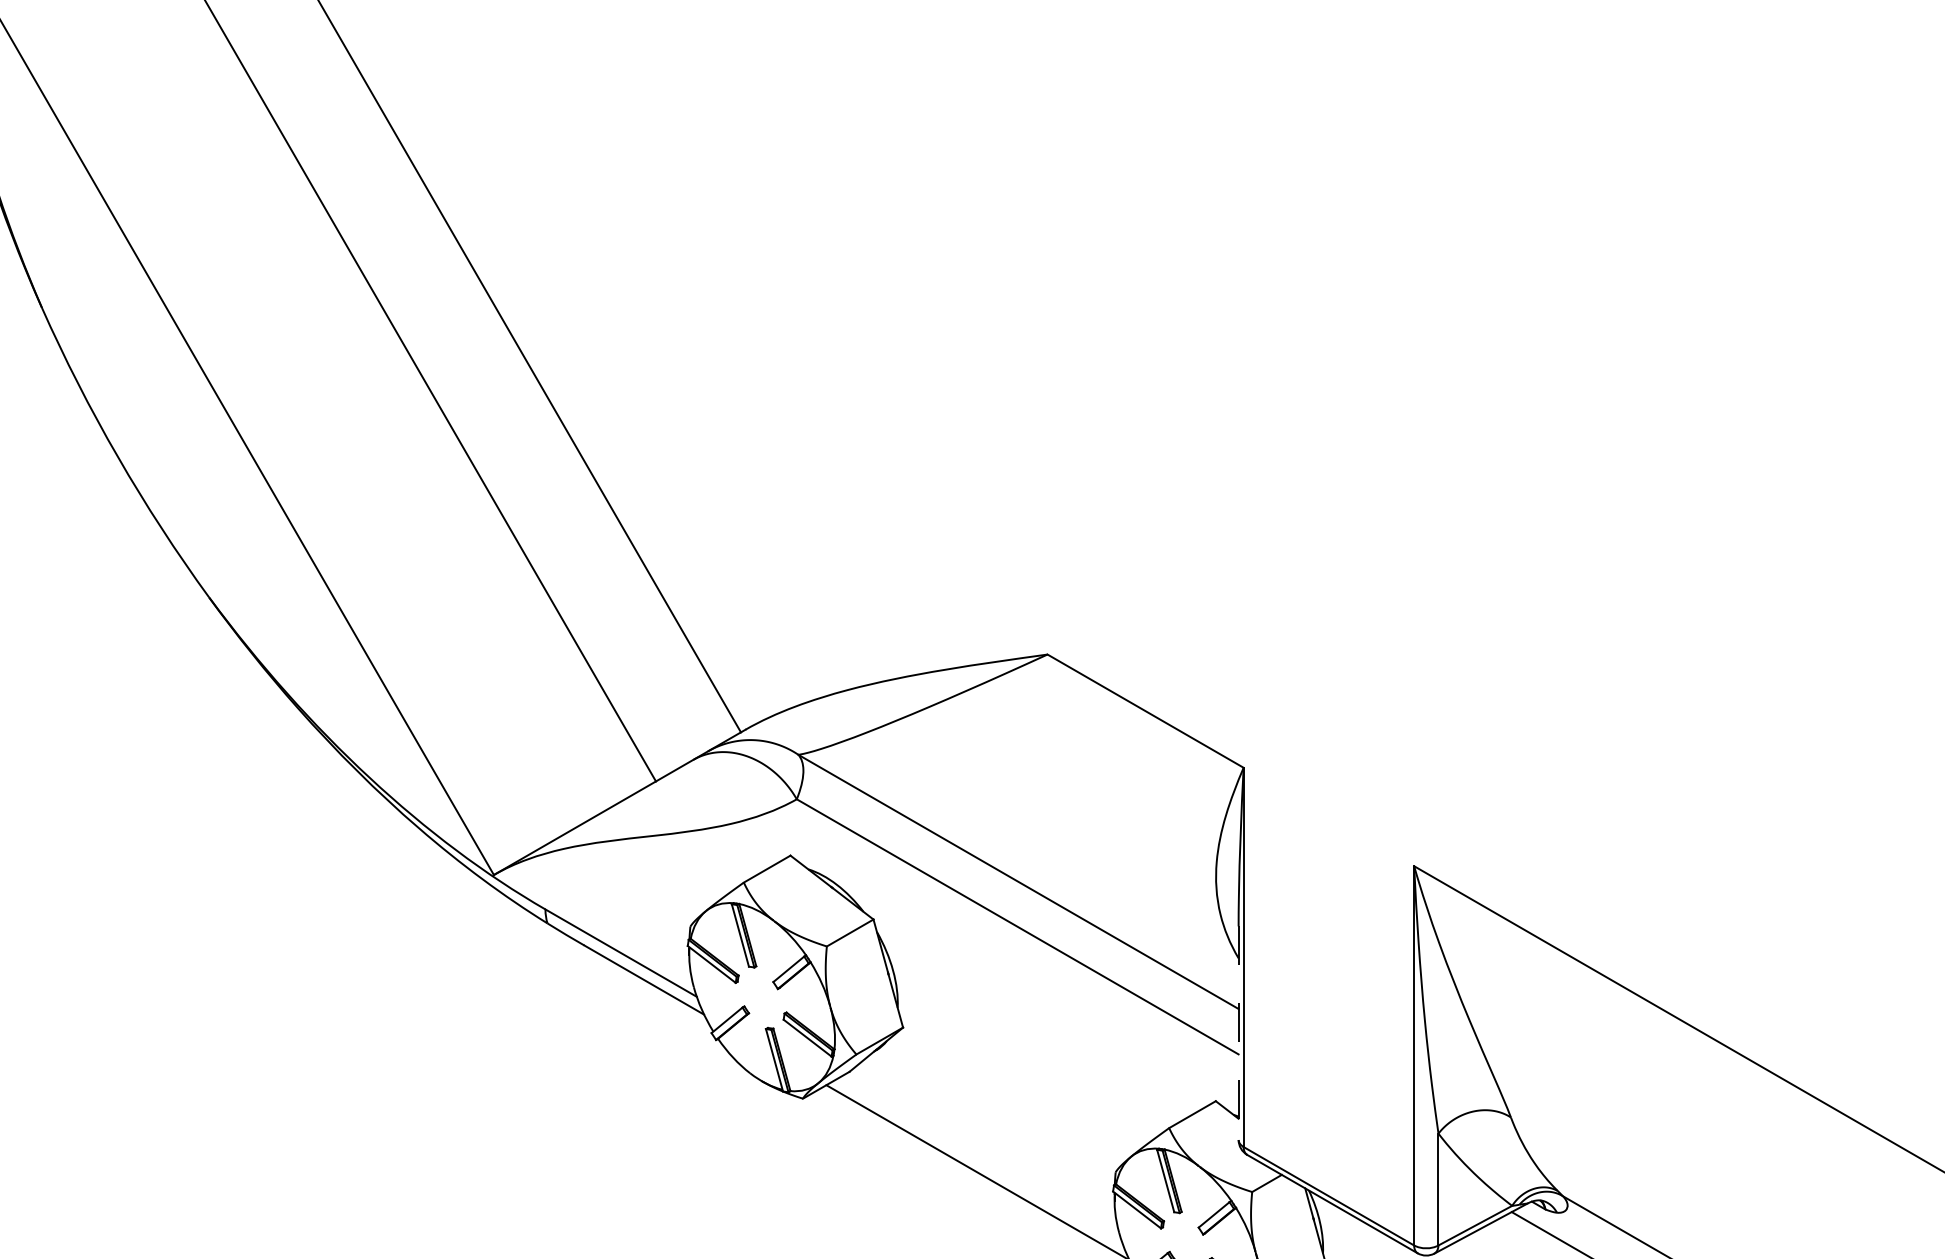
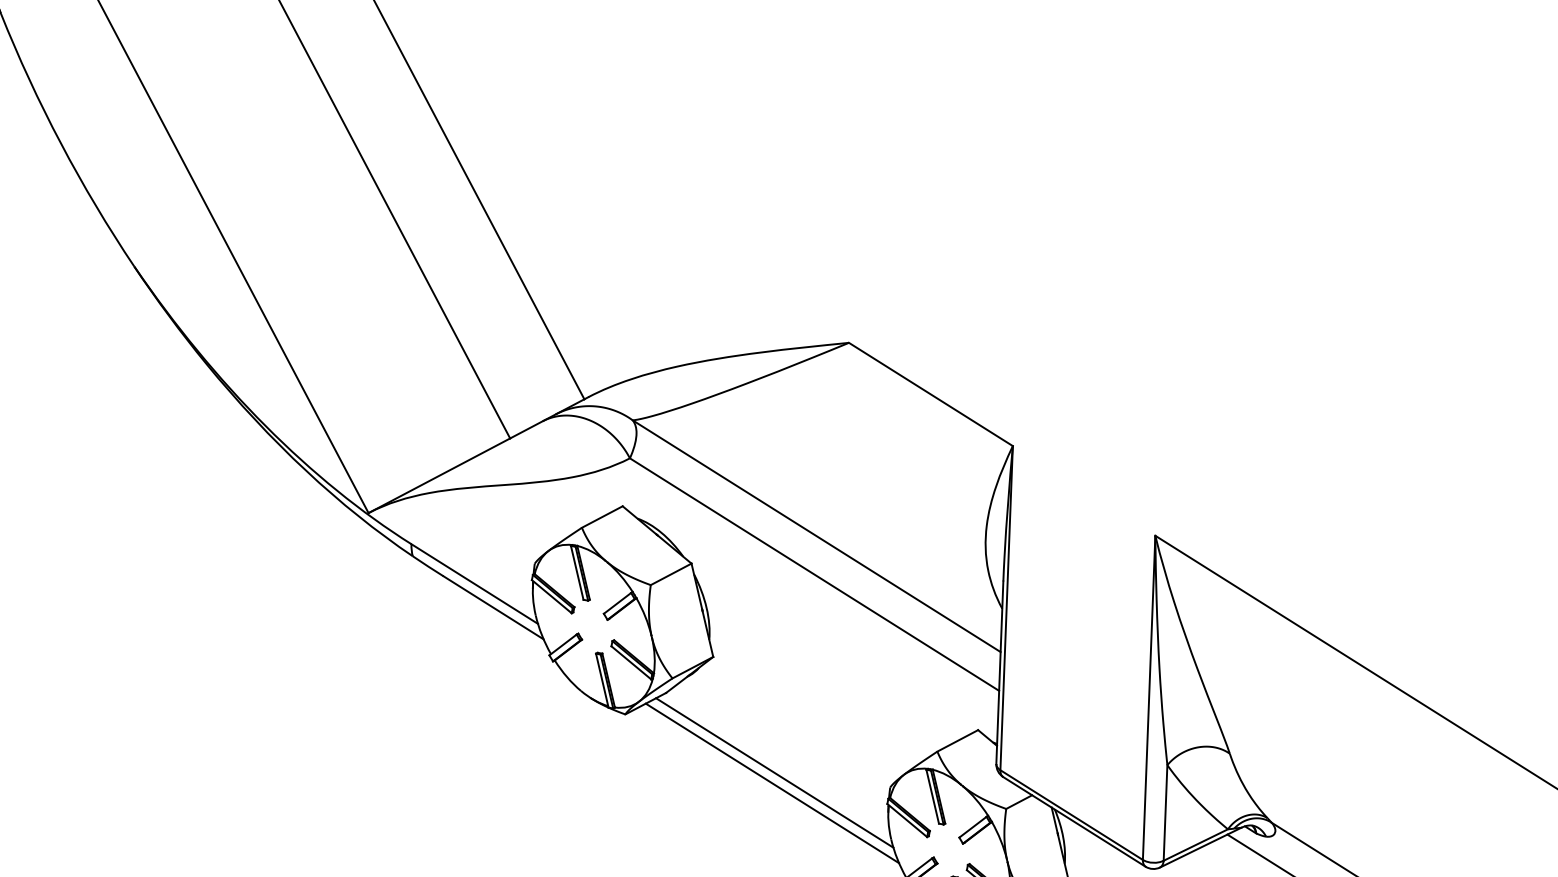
line: (1238, 1033) -> (999, 673), dashed -> solid
line: (980, 1160) -> (775, 773), added

